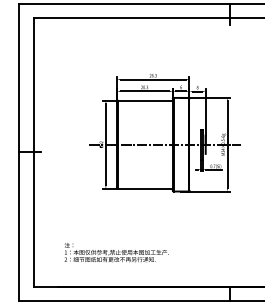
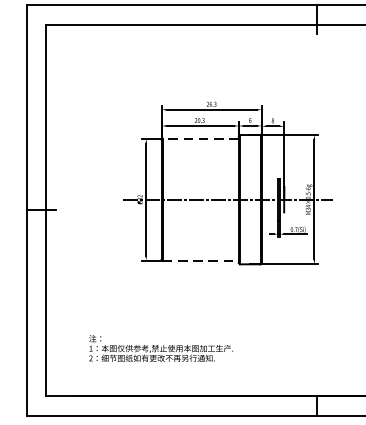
line: (145, 100) -> (200, 138), solid -> dashed
line: (145, 188) -> (200, 260), solid -> dashed

